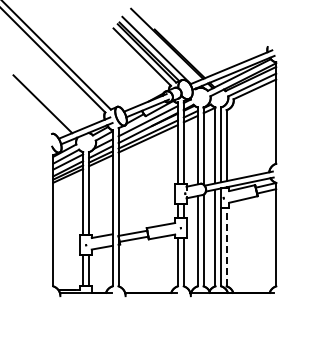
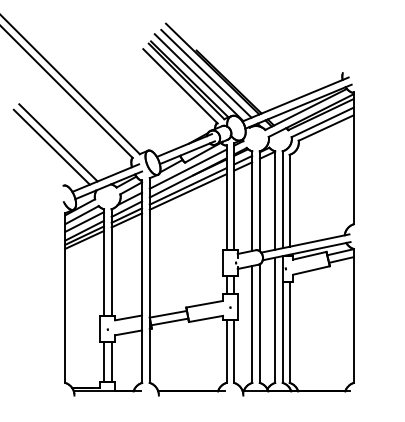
line: (162, 47) -> (206, 73), added
line: (47, 100) -> (57, 142), added
line: (226, 246) -> (289, 331), dashed -> solid

